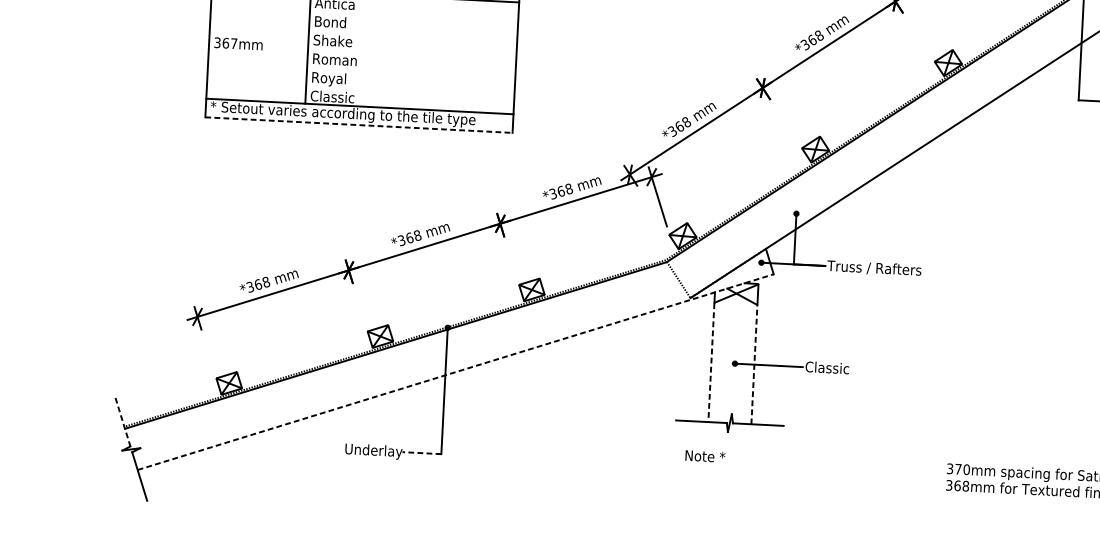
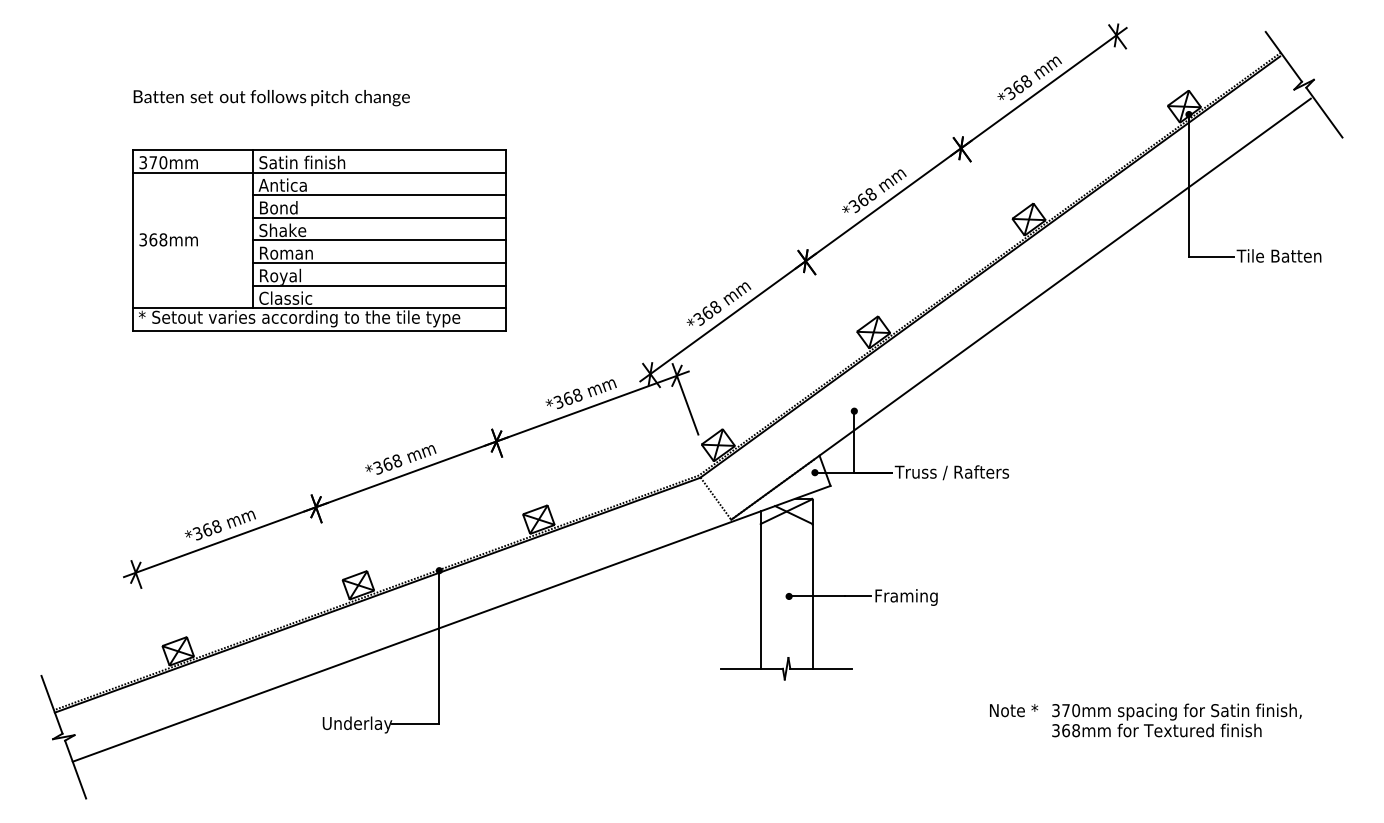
line: (414, 16) -> (379, 195), added
line: (413, 34) -> (379, 217), added
text: (234, 43) -> (163, 239), 367mm -> 368mm
line: (412, 53) -> (379, 240), added
line: (411, 71) -> (379, 262), added
line: (410, 90) -> (379, 285), added
line: (359, 124) -> (319, 330), dashed -> solid
line: (711, 363) -> (760, 597), dashed -> solid
line: (754, 364) -> (812, 596), dashed -> solid
text: (830, 369) -> (905, 597), Classic -> Framing
line: (456, 371) -> (452, 623), dashed -> solid
line: (123, 421) -> (52, 704), dashed -> solid
line: (421, 452) -> (415, 723), dashed -> solid
text: (704, 456) -> (1013, 710), moved

